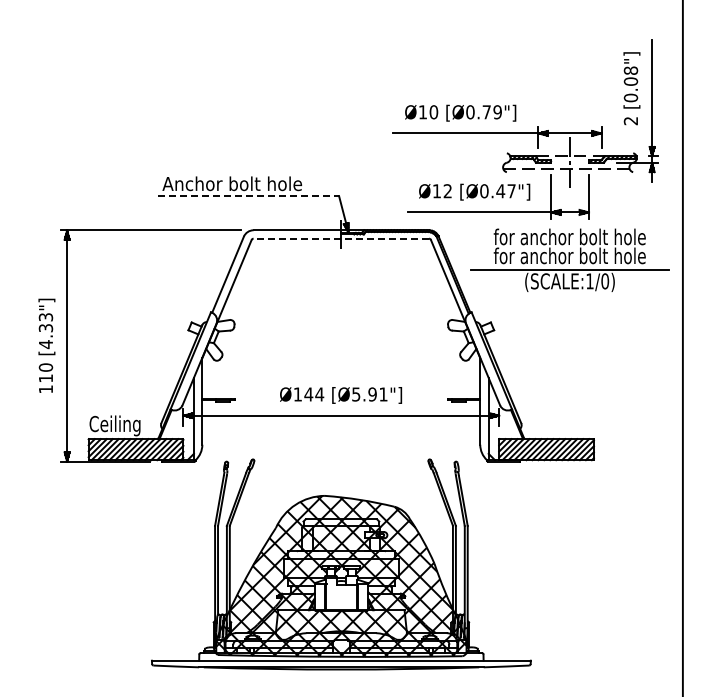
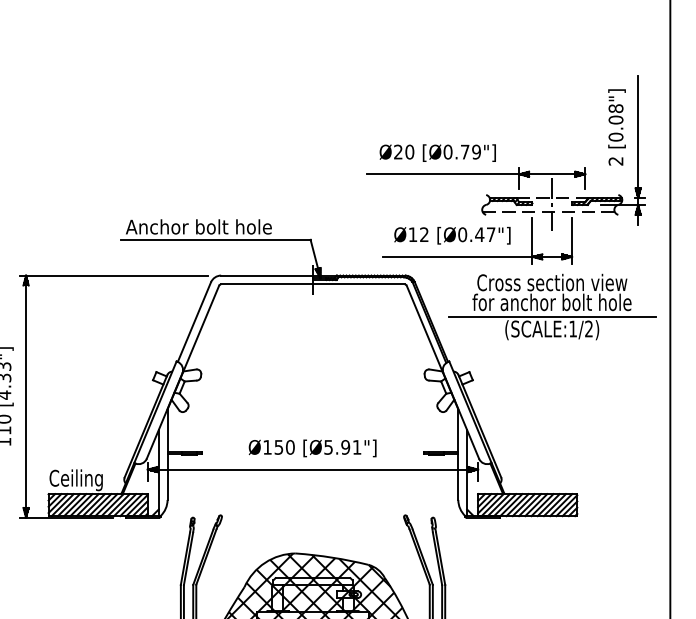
text: (422, 112) -> (397, 152), Ø10 -> Ø20
line: (249, 196) -> (216, 240), dashed -> solid
text: (569, 236) -> (551, 282), for anchor bolt hole -> Cross section view
line: (341, 238) -> (313, 284), dashed -> solid
text: (605, 281) -> (589, 329), (SCALE:1/0) -> (SCALE:1/2)
text: (314, 394) -> (284, 447), Ø144 -> Ø150

